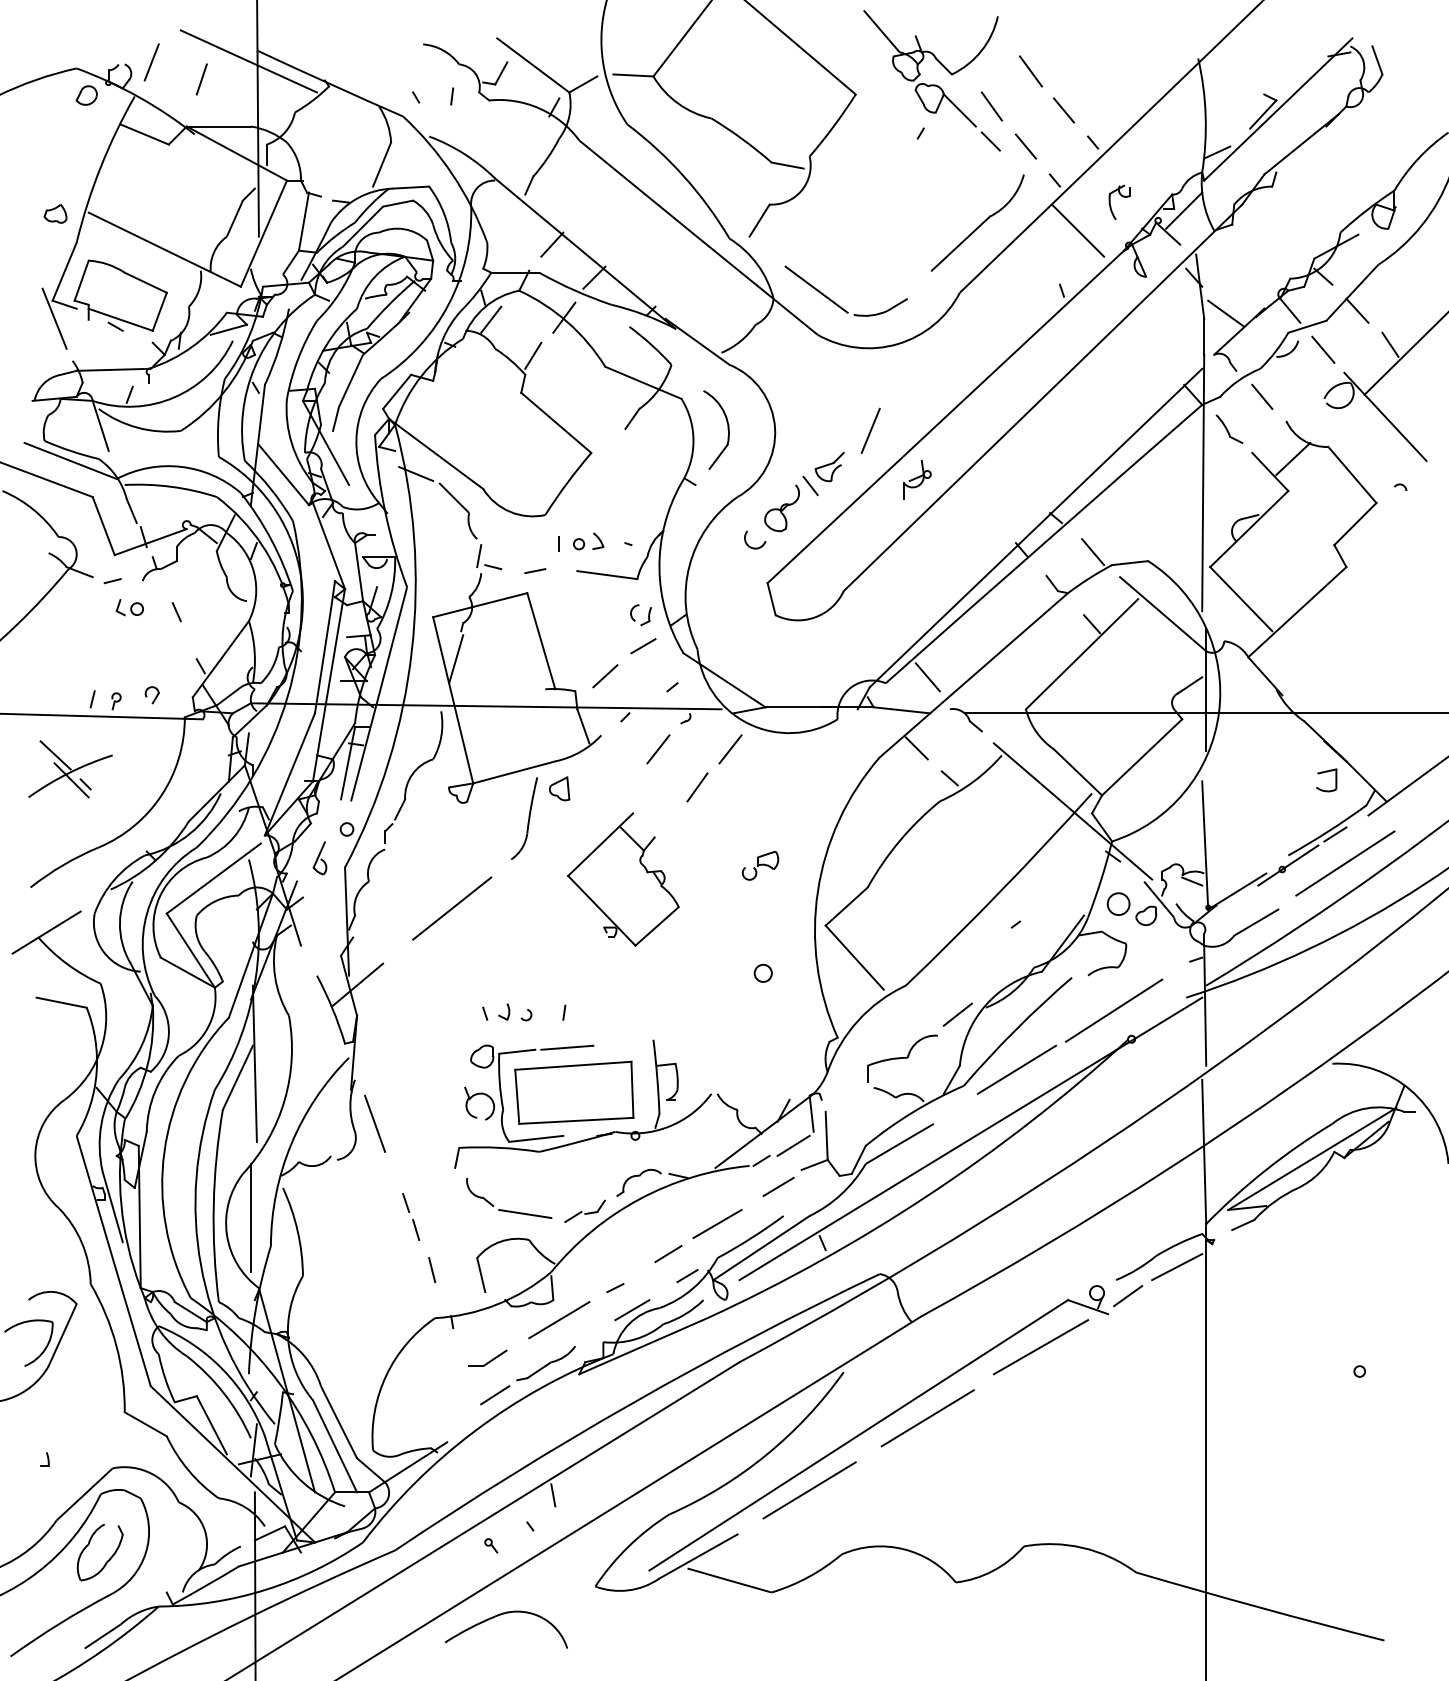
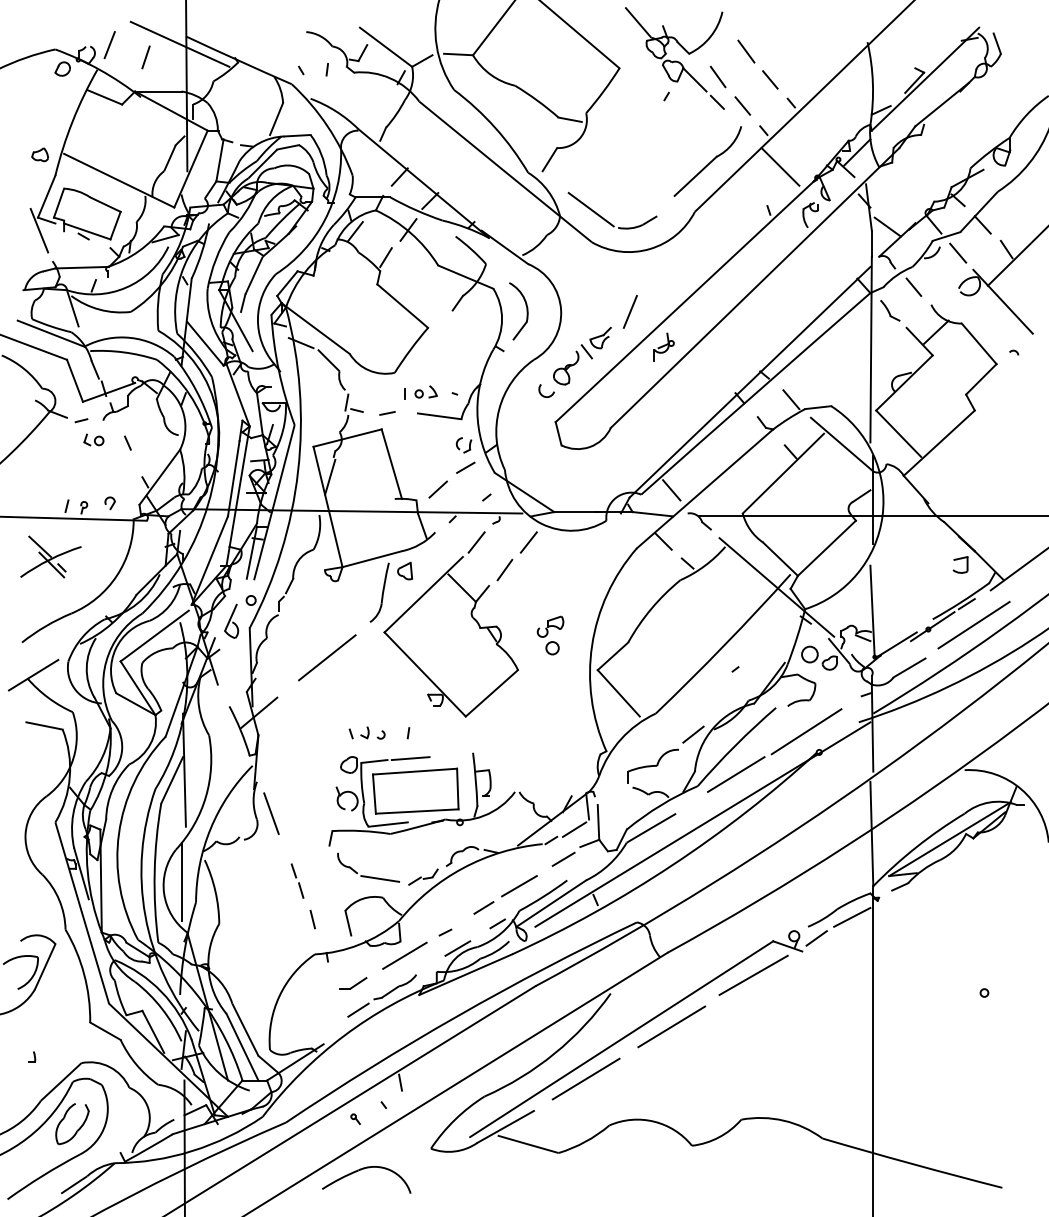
part: (1119, 201) -> (810, 214), moved
part: (319, 858) -> (231, 621), size x1.43
part: (623, 879) -> (451, 636), size x1.67
circle: (762, 972) -> (552, 647), moved

